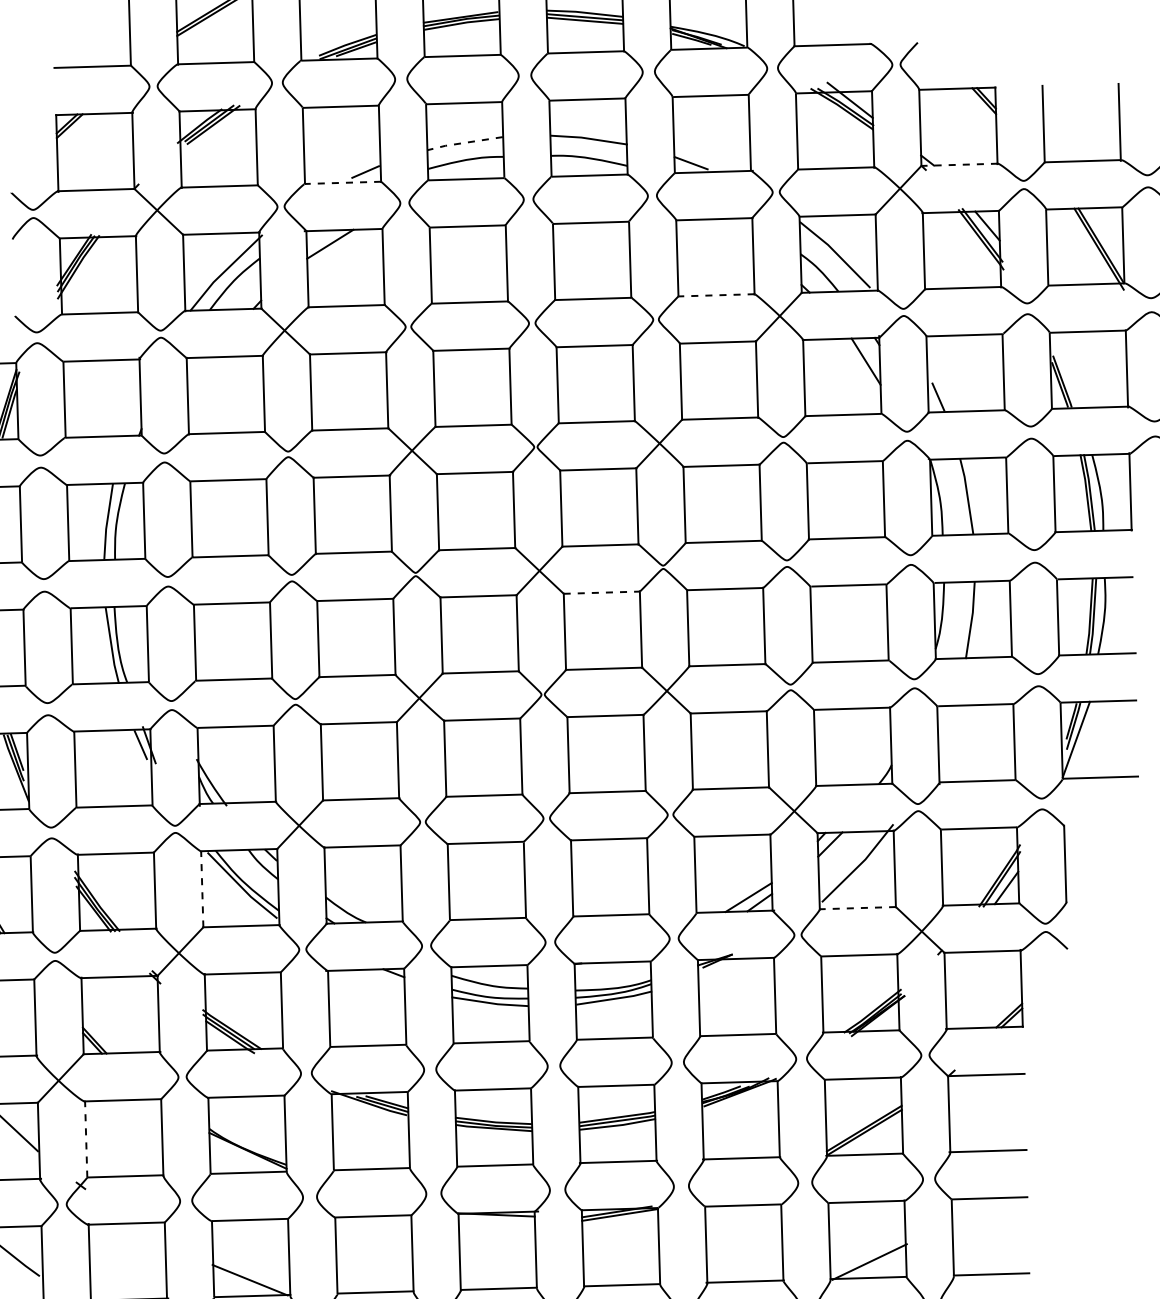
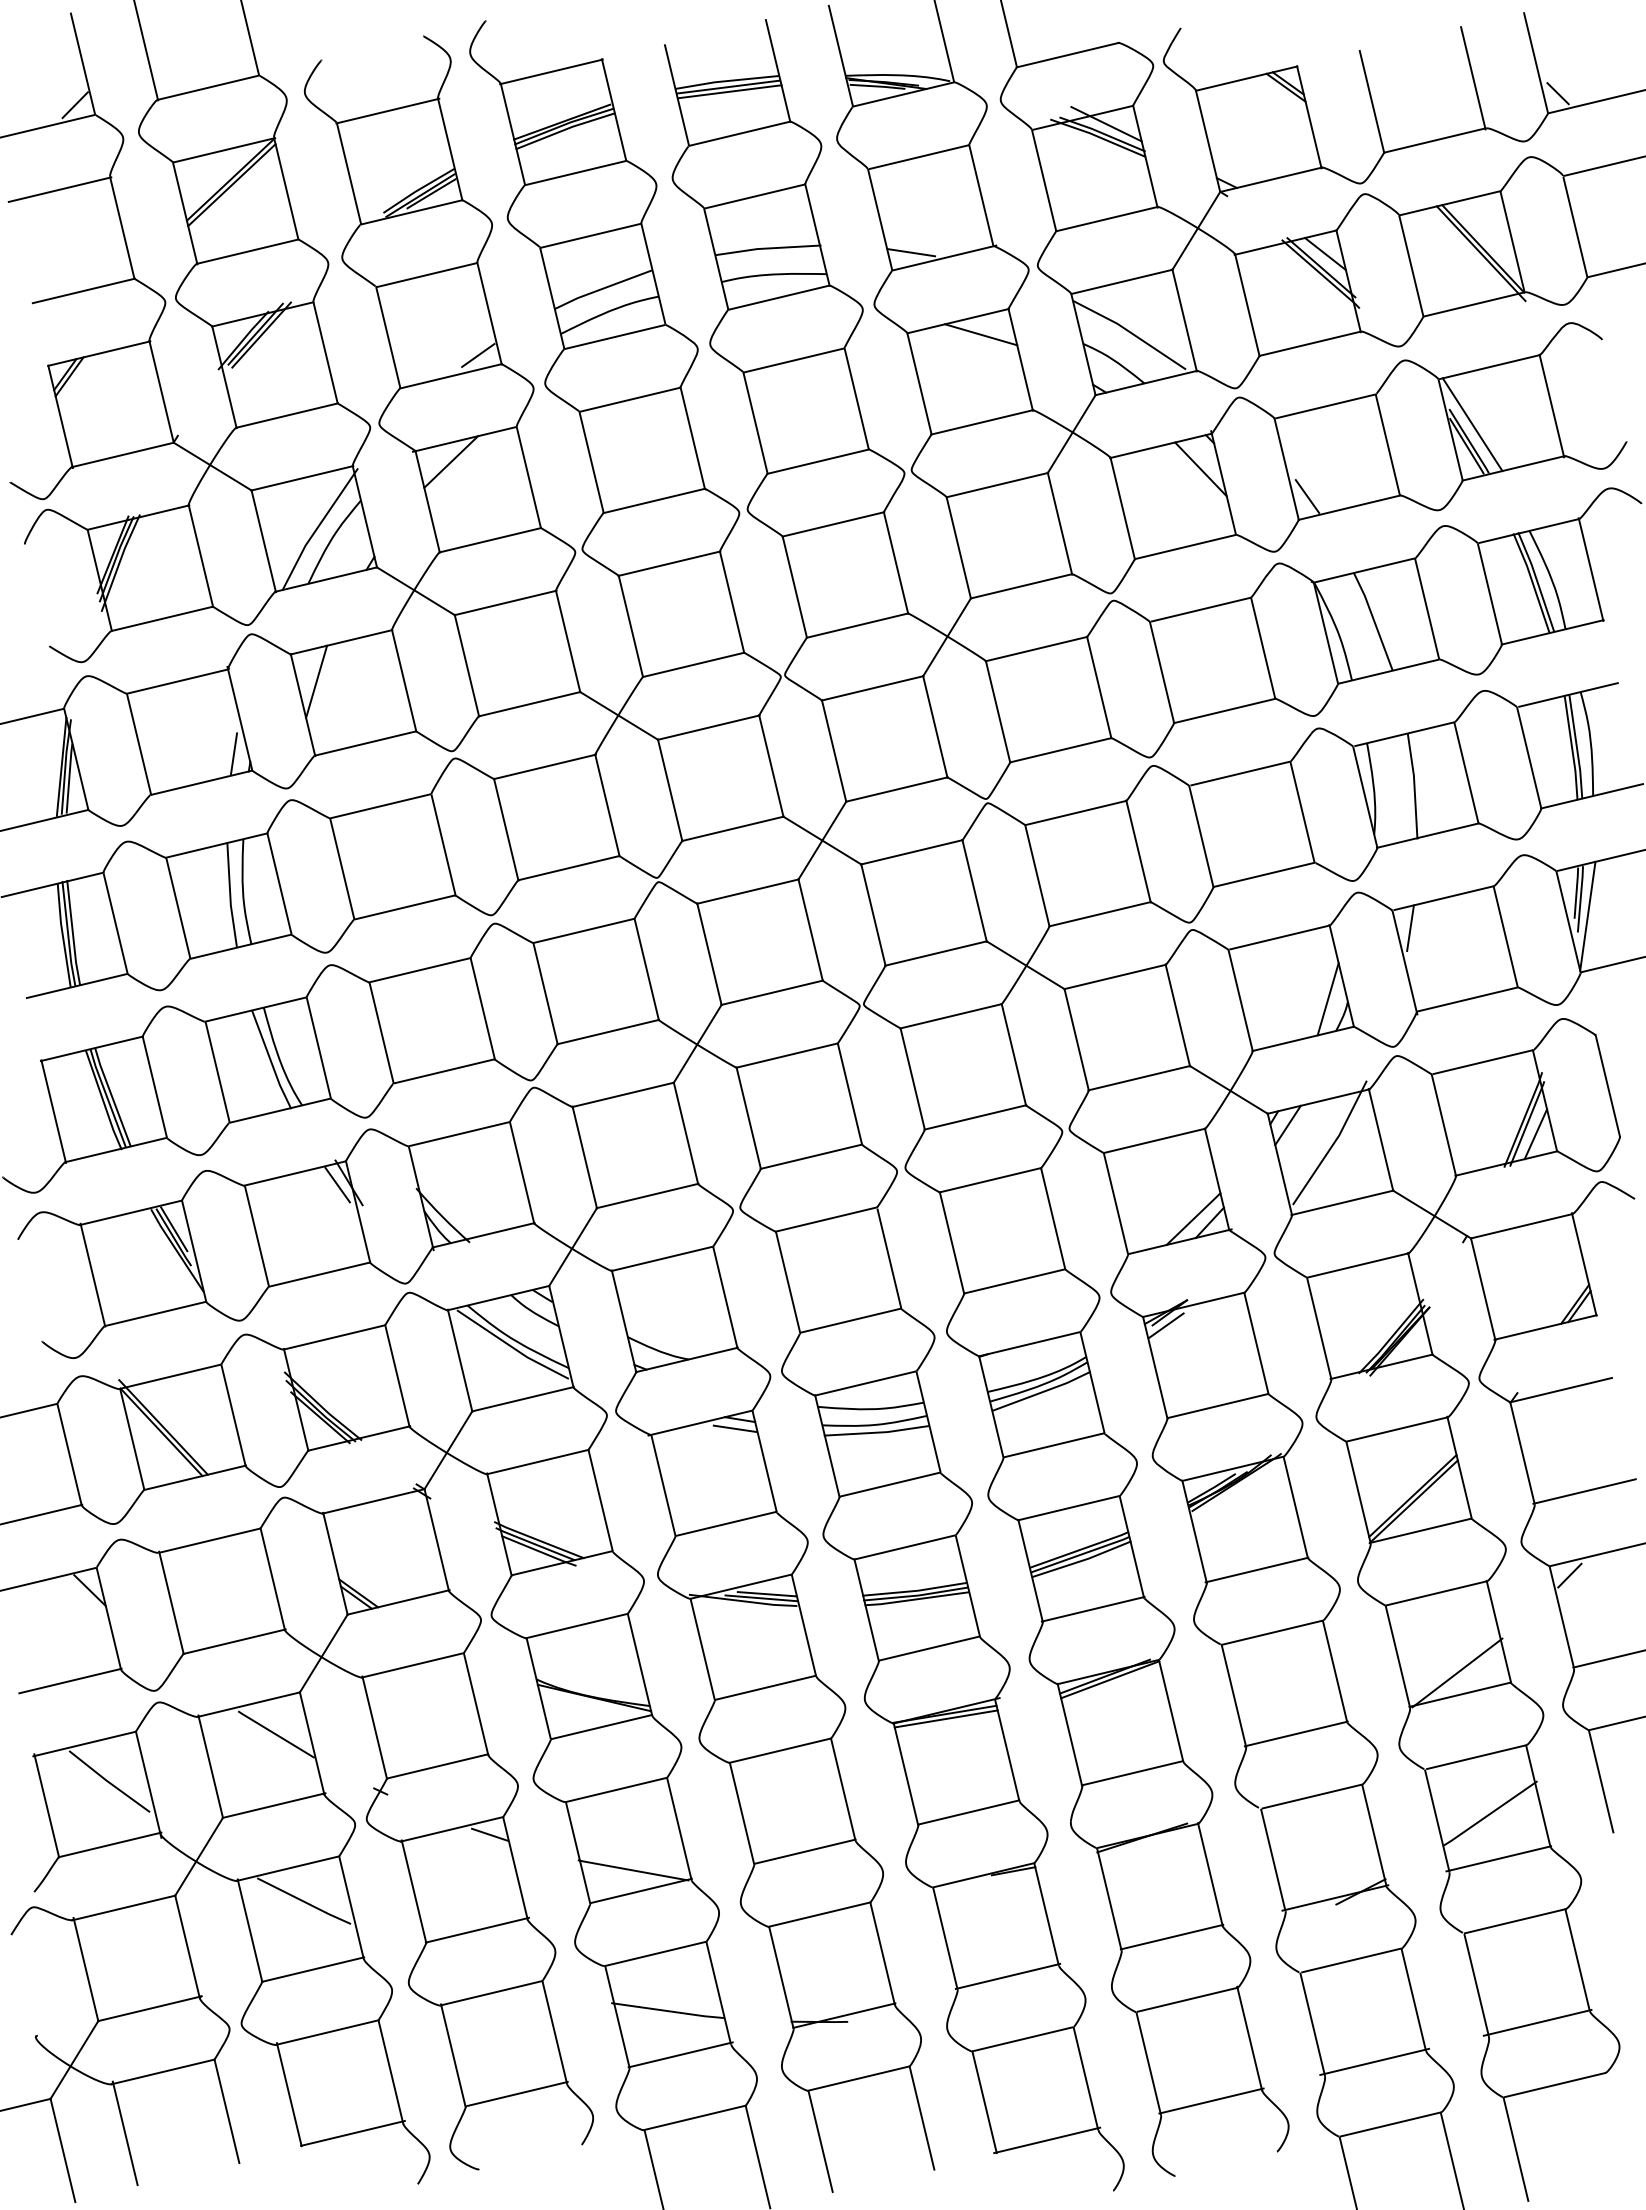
line: (463, 143) -> (601, 289), dashed -> solid
line: (959, 164) -> (1270, 179), dashed -> solid
line: (342, 182) -> (450, 376), dashed -> solid
line: (729, 232) -> (981, 334), added
line: (716, 295) -> (981, 422), dashed -> solid
line: (1067, 370) -> (1472, 424), added
line: (201, 381) -> (316, 681), added
line: (131, 420) -> (234, 753), added
line: (602, 592) -> (912, 852), dashed -> solid
line: (947, 721) -> (1410, 928), added
line: (877, 760) -> (1327, 999), added
line: (202, 889) -> (460, 1360), dashed -> solid
line: (857, 907) -> (1341, 1202), dashed -> solid
line: (713, 969) -> (1166, 1325), added
line: (388, 978) -> (734, 1428), added
line: (86, 1139) -> (374, 1727), dashed -> solid
line: (964, 1208) -> (1569, 1575), added
line: (496, 1218) -> (945, 1718), added
line: (152, 1232) -> (489, 1834), added

